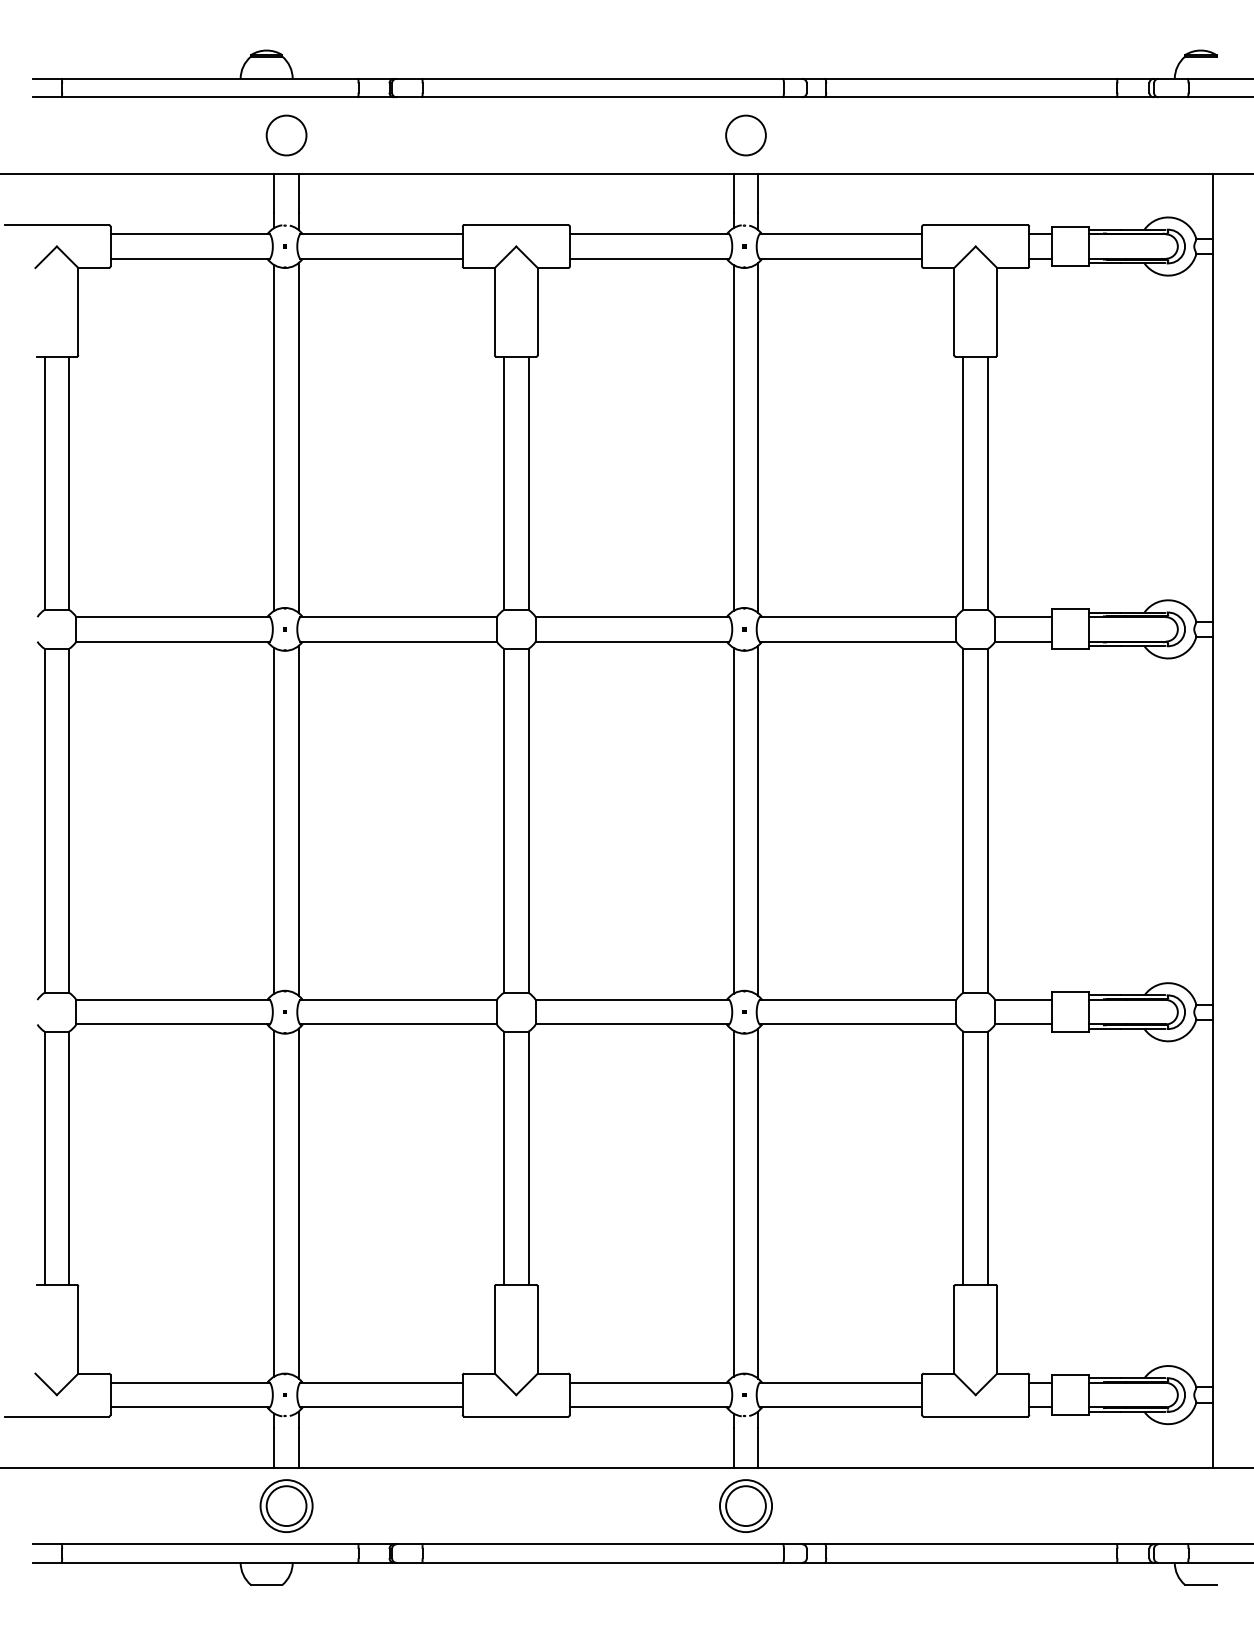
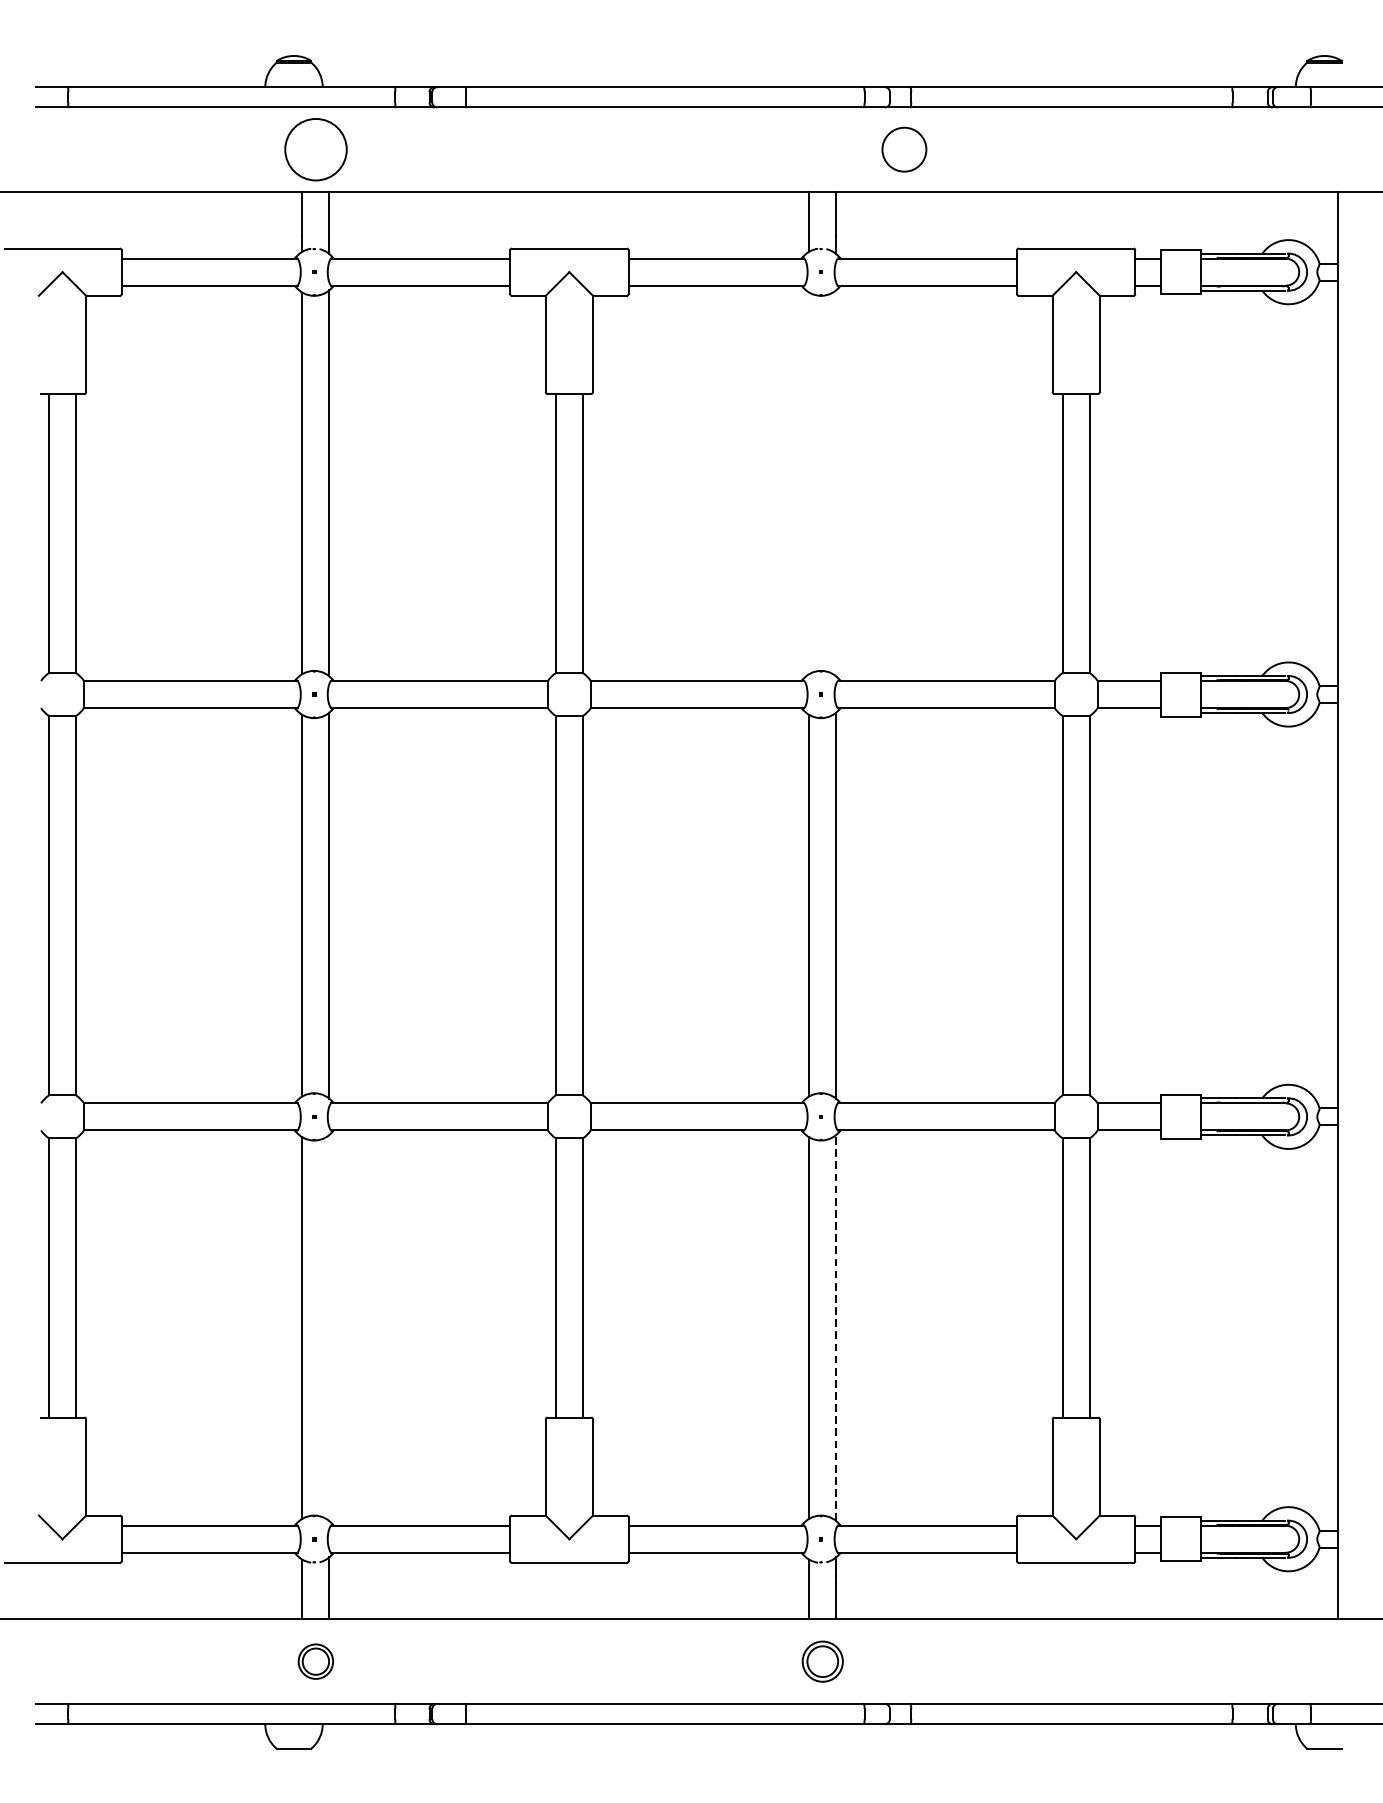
circle: (286, 135) -> (315, 149), size x1.4
circle: (745, 135) -> (903, 149), moved
line: (733, 437) -> (808, 482), removed
line: (758, 437) -> (836, 482), removed
line: (298, 1203) -> (329, 1327), removed
line: (758, 1203) -> (836, 1327), solid -> dashed
part: (286, 1505) -> (315, 1661), size x0.6
part: (745, 1505) -> (822, 1661), size x0.7

